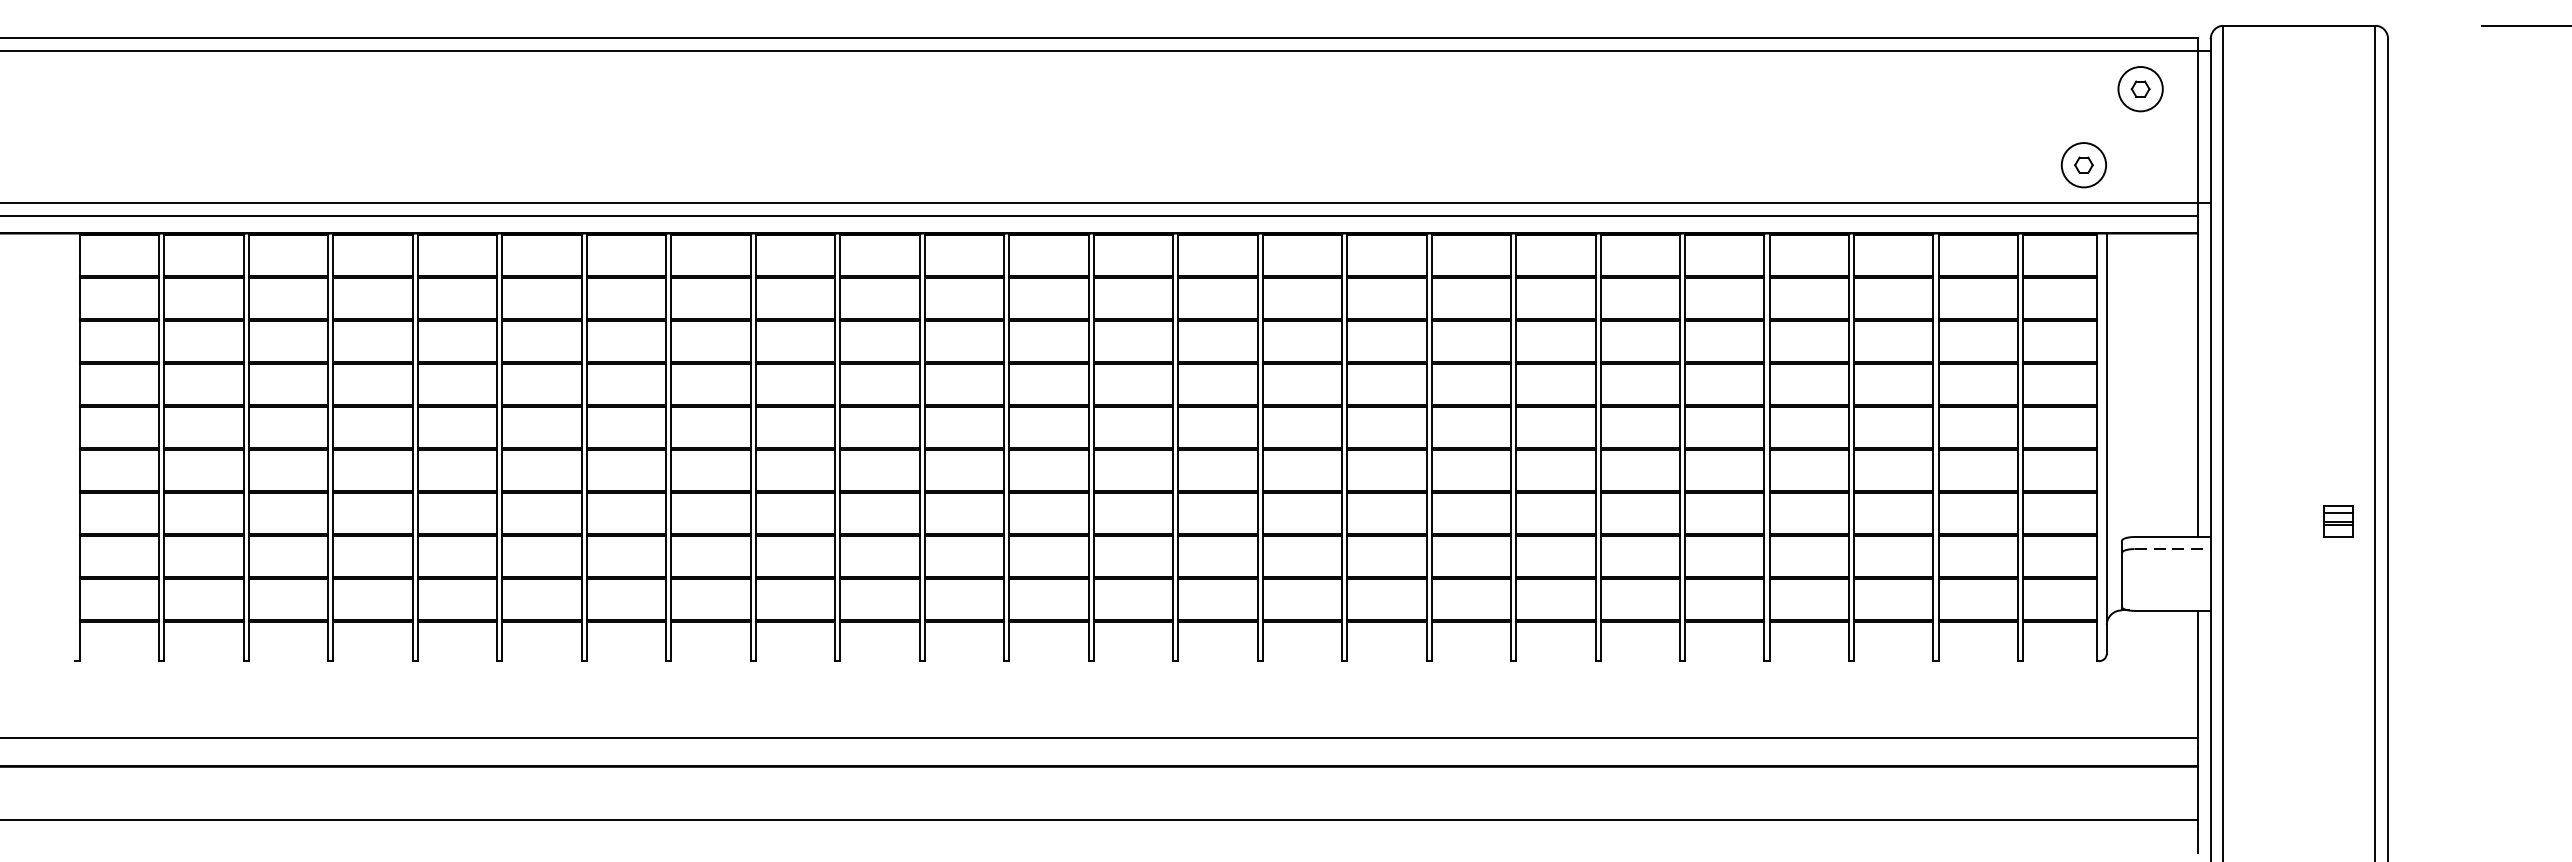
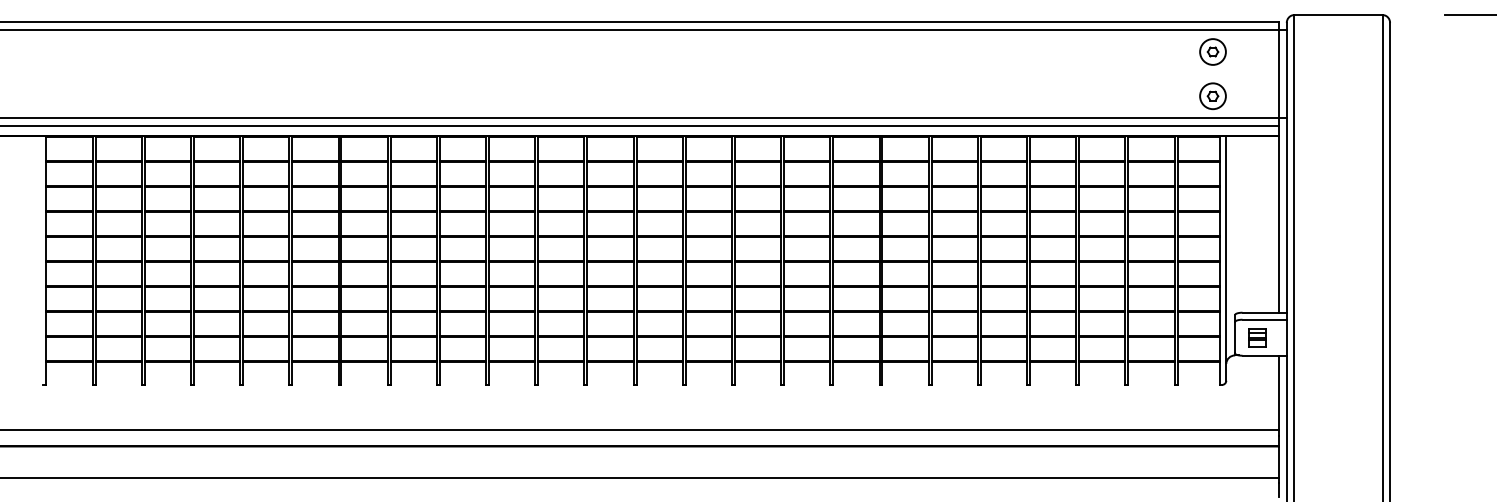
part: (2139, 88) -> (1212, 51), moved
part: (2339, 521) -> (1257, 337), moved
line: (2174, 548) -> (1265, 319), dashed -> solid

